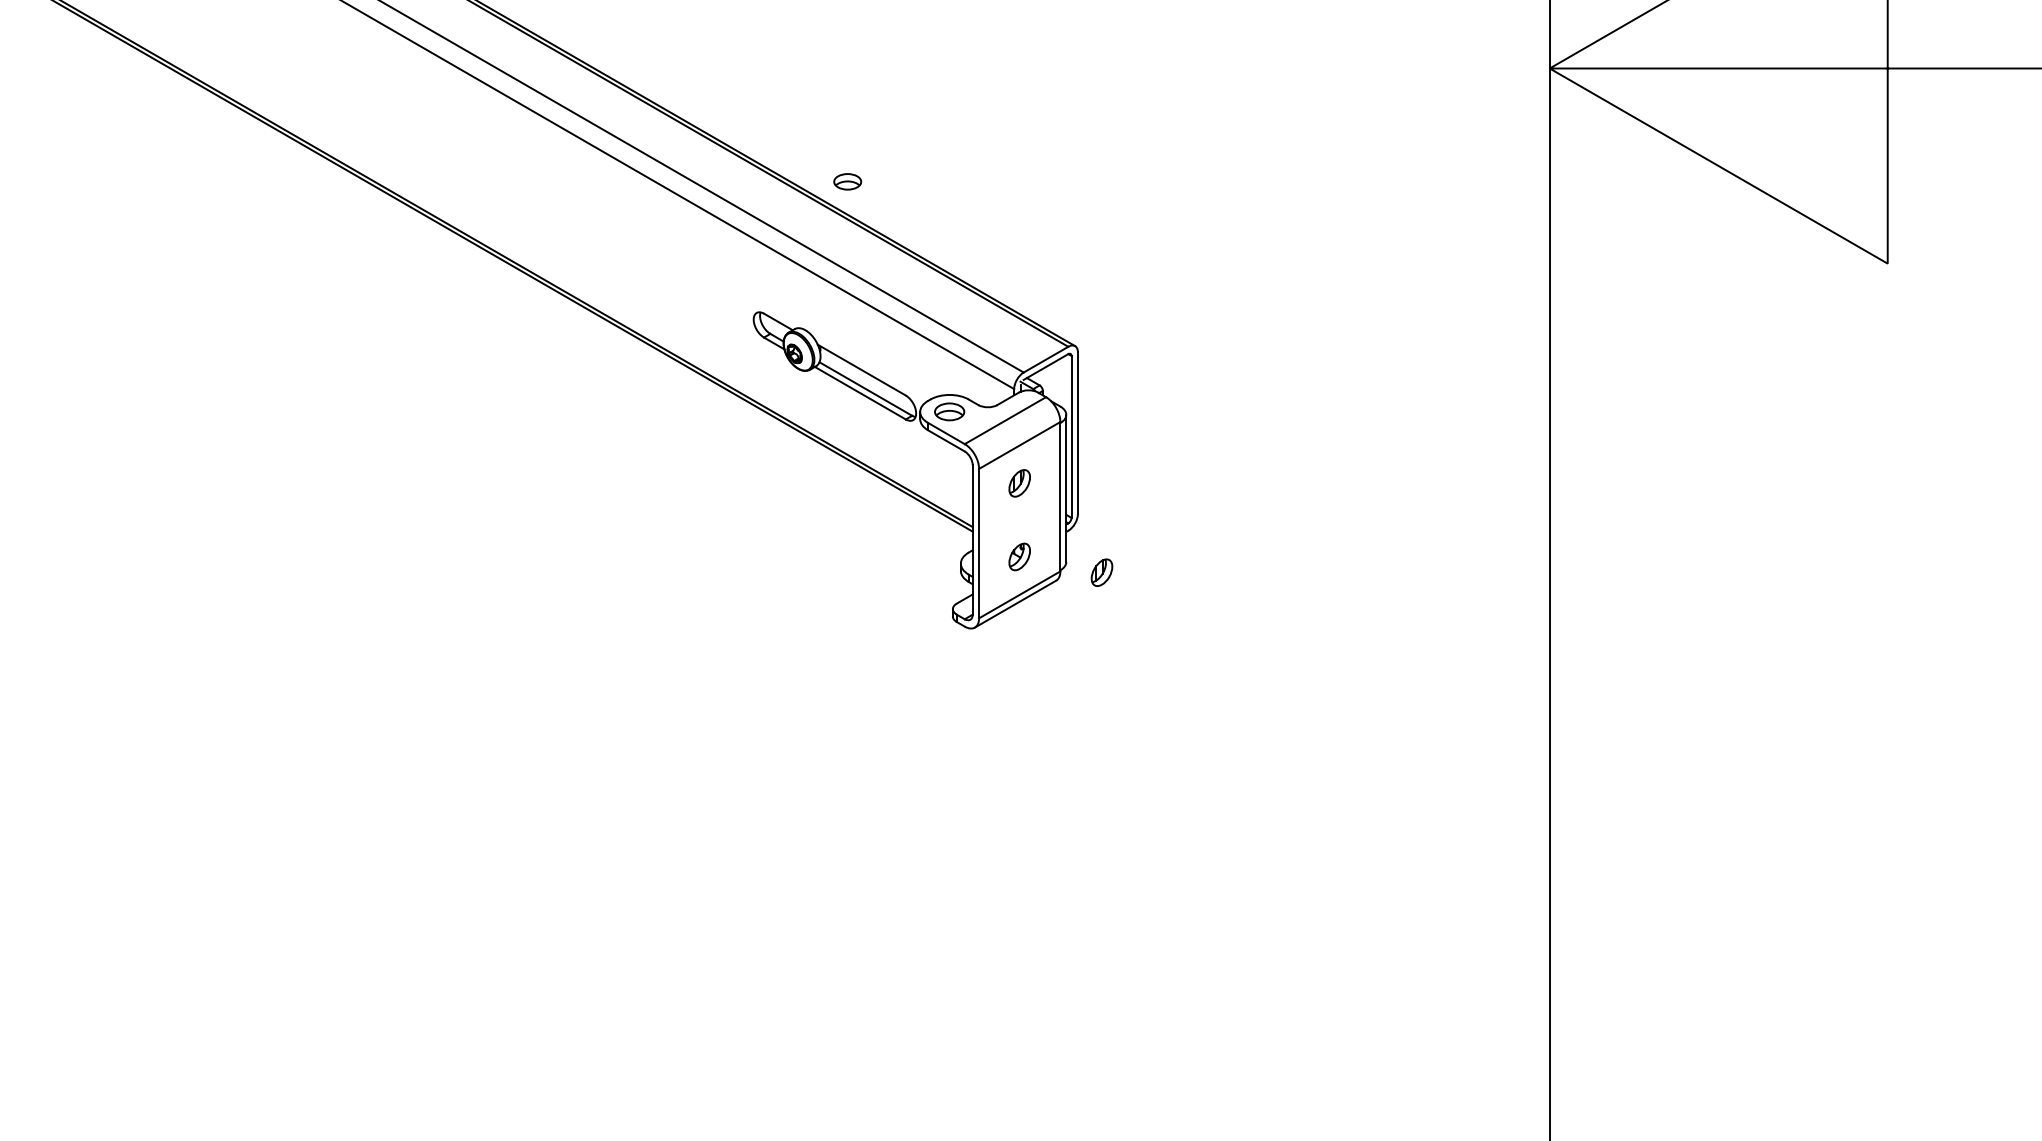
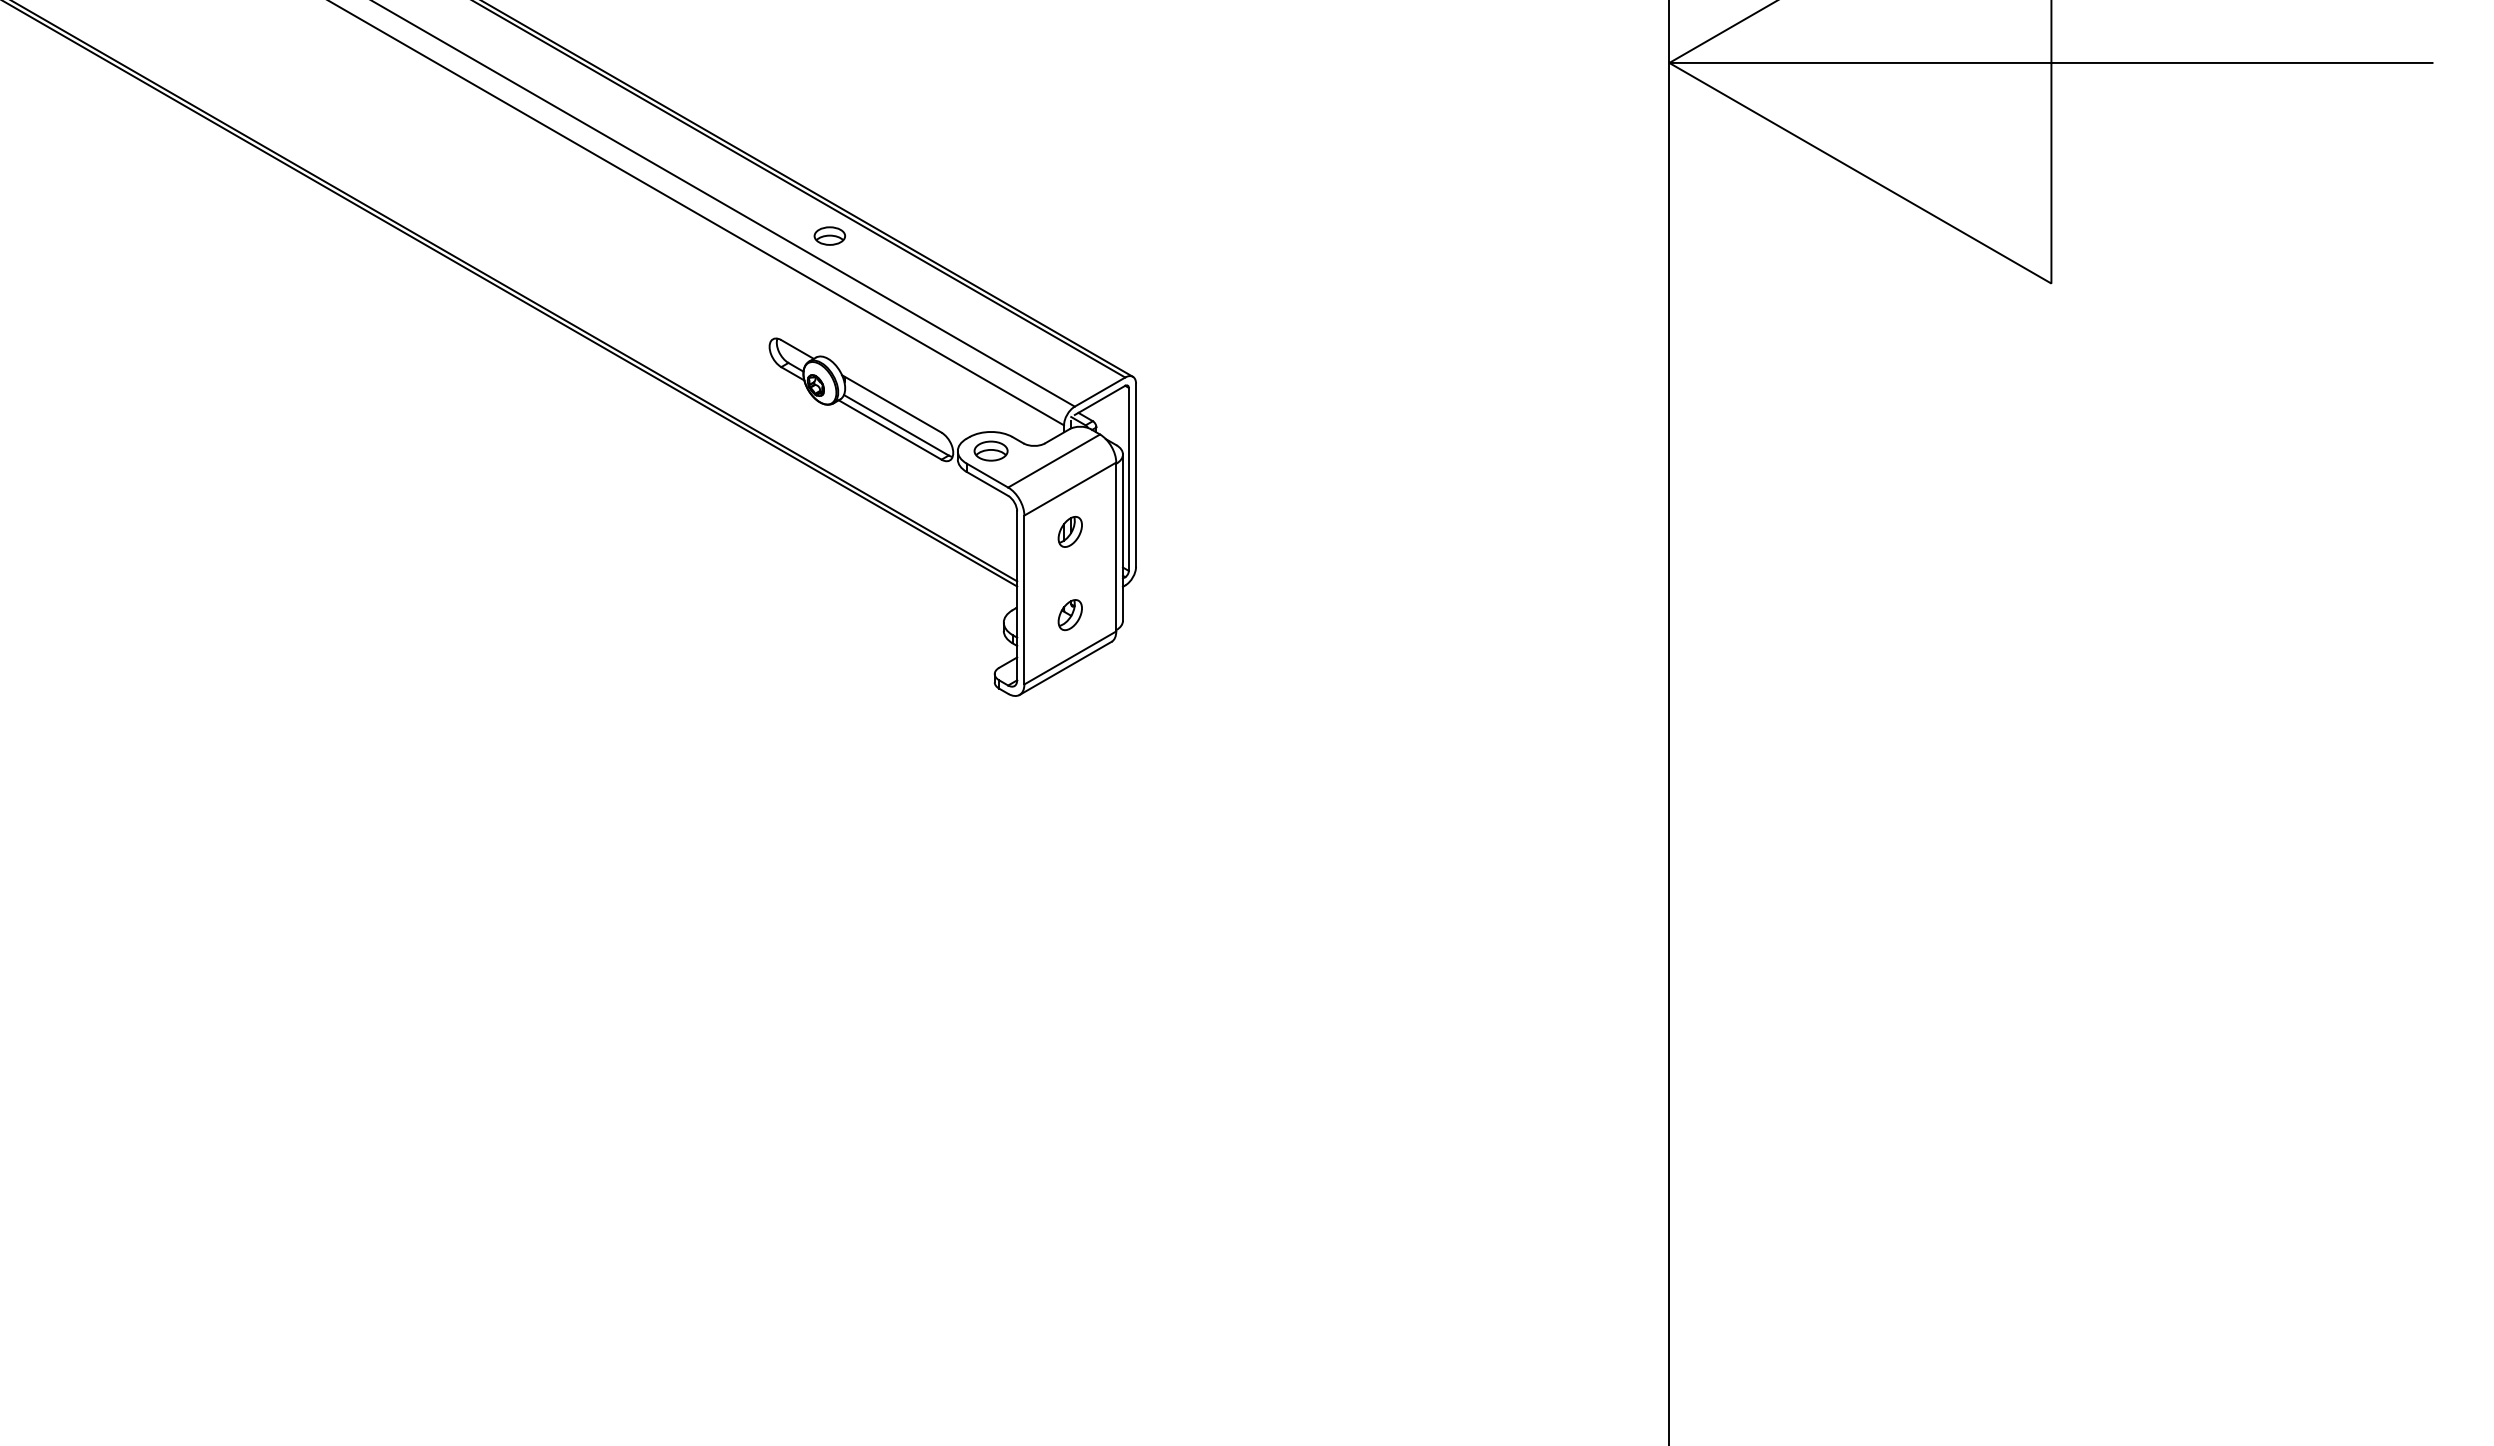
part: (847, 181) -> (829, 235), moved
part: (1101, 572) -> (1162, 632), removed

